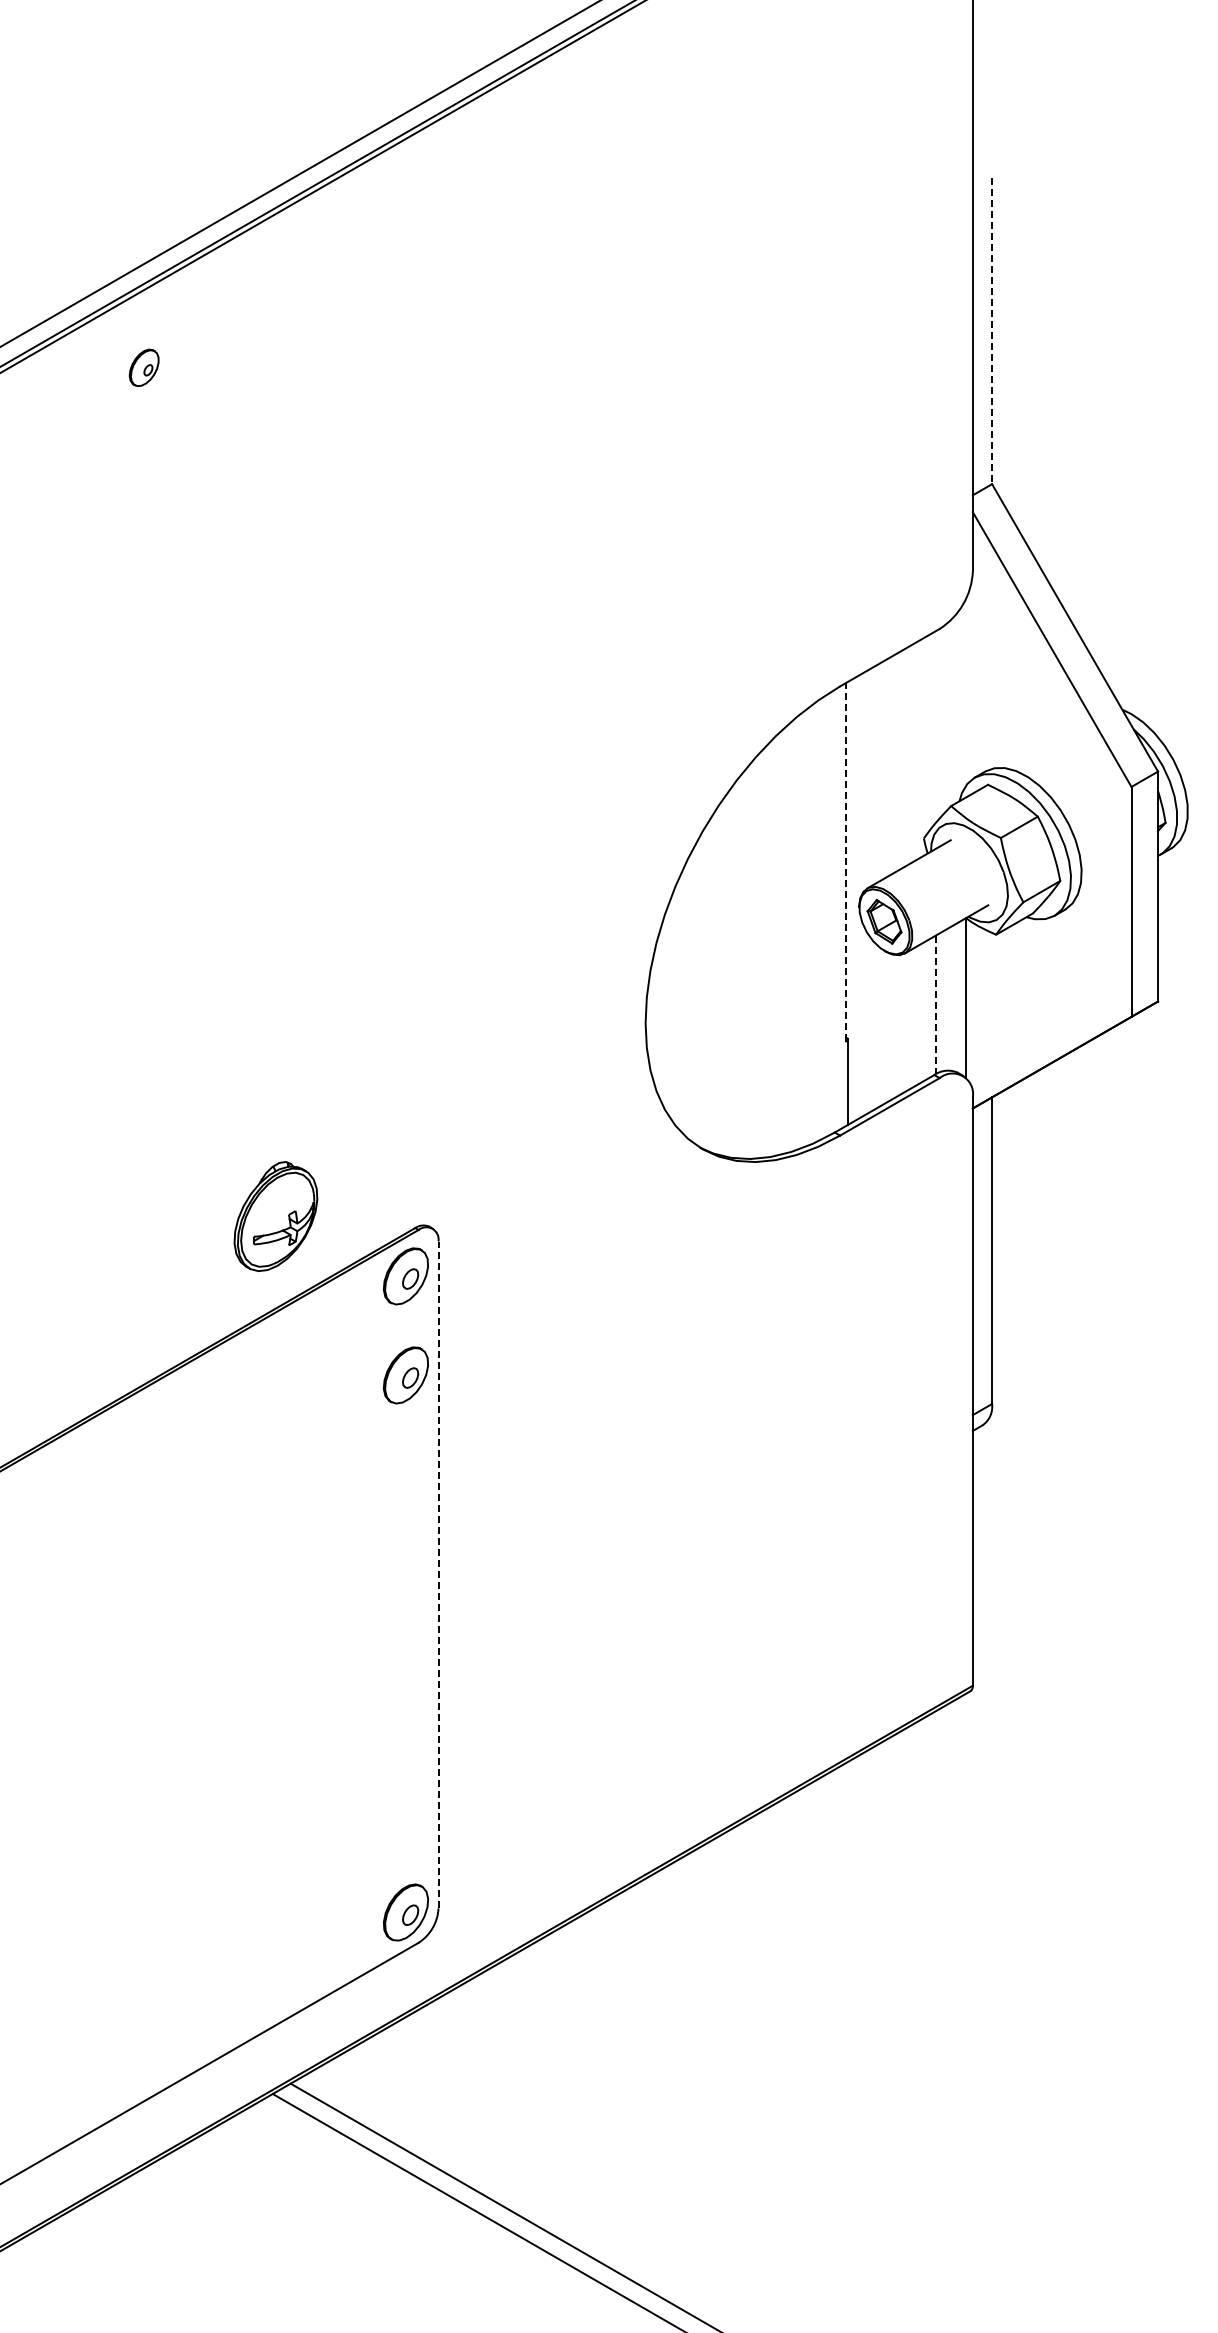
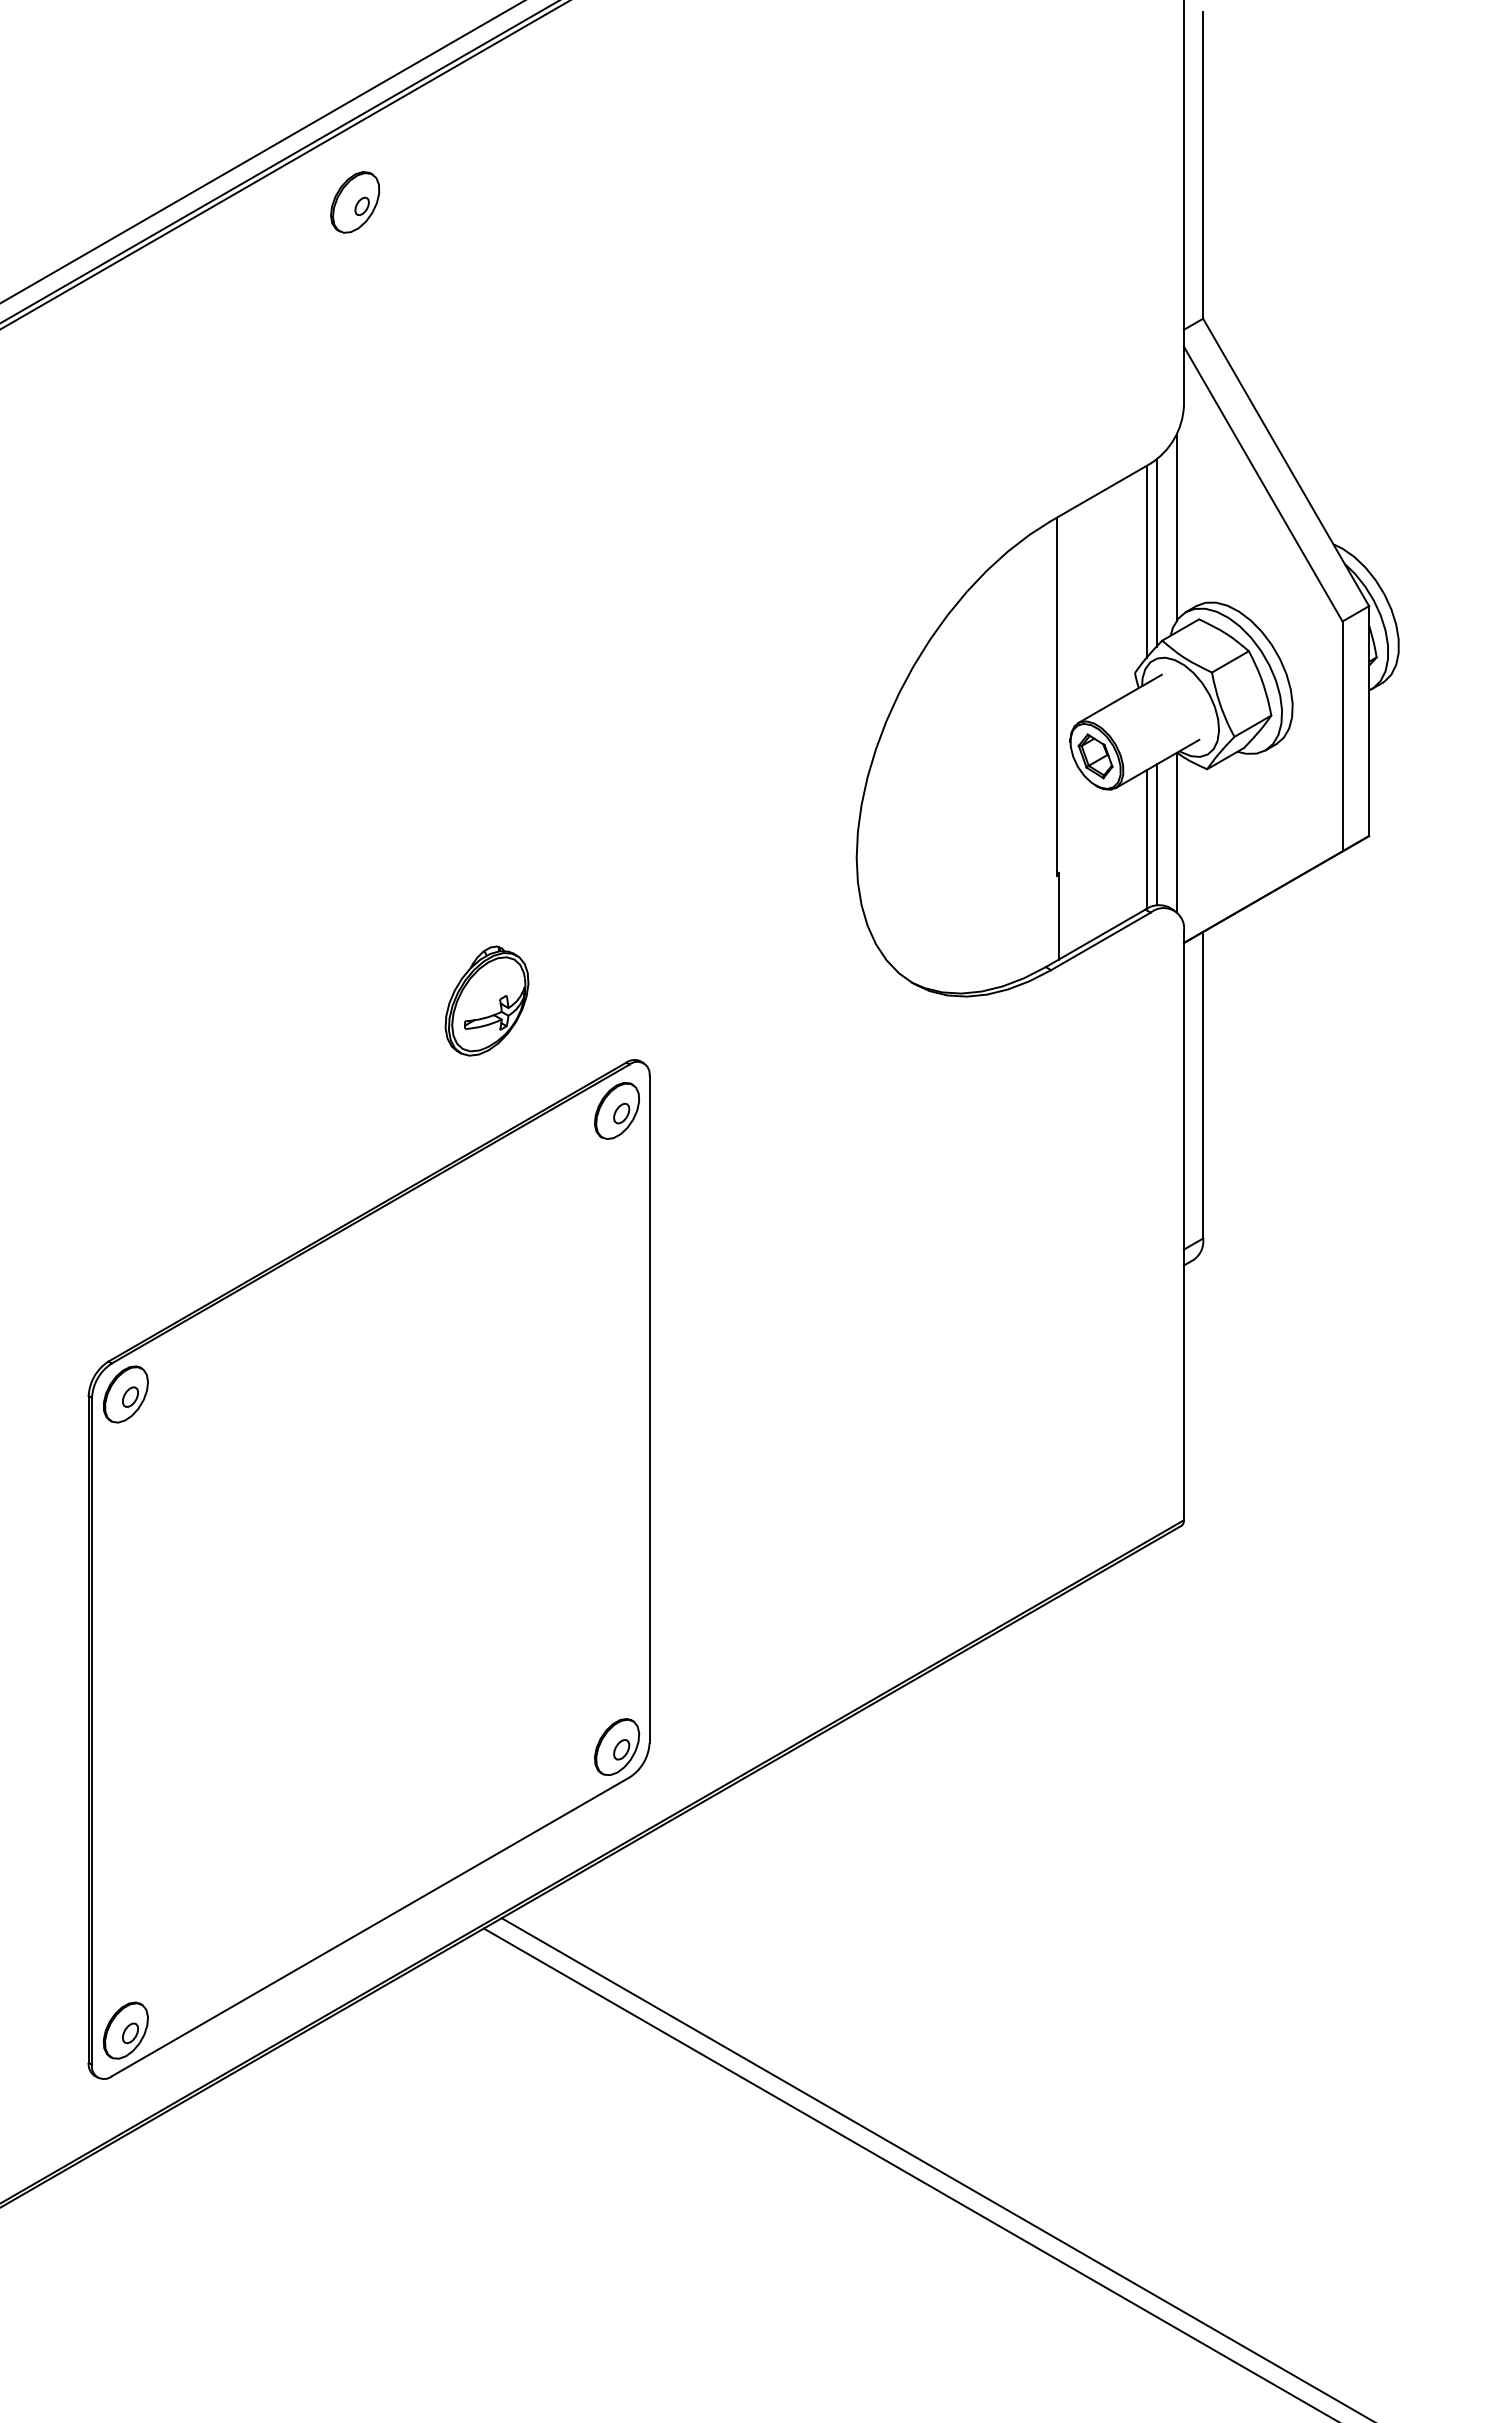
line: (992, 330) -> (1203, 165), dashed -> solid
part: (144, 367) -> (355, 202), size x1.67
line: (965, 692) -> (1176, 527), added
line: (945, 717) -> (1156, 552), added
line: (935, 726) -> (1146, 561), added
line: (846, 861) -> (1057, 696), dashed -> solid
line: (945, 999) -> (1156, 834), added
line: (935, 1005) -> (1146, 840), dashed -> solid
part: (275, 1215) -> (486, 1000), moved
part: (406, 1374) -> (617, 1209), removed
line: (438, 1573) -> (649, 1408), dashed -> solid

